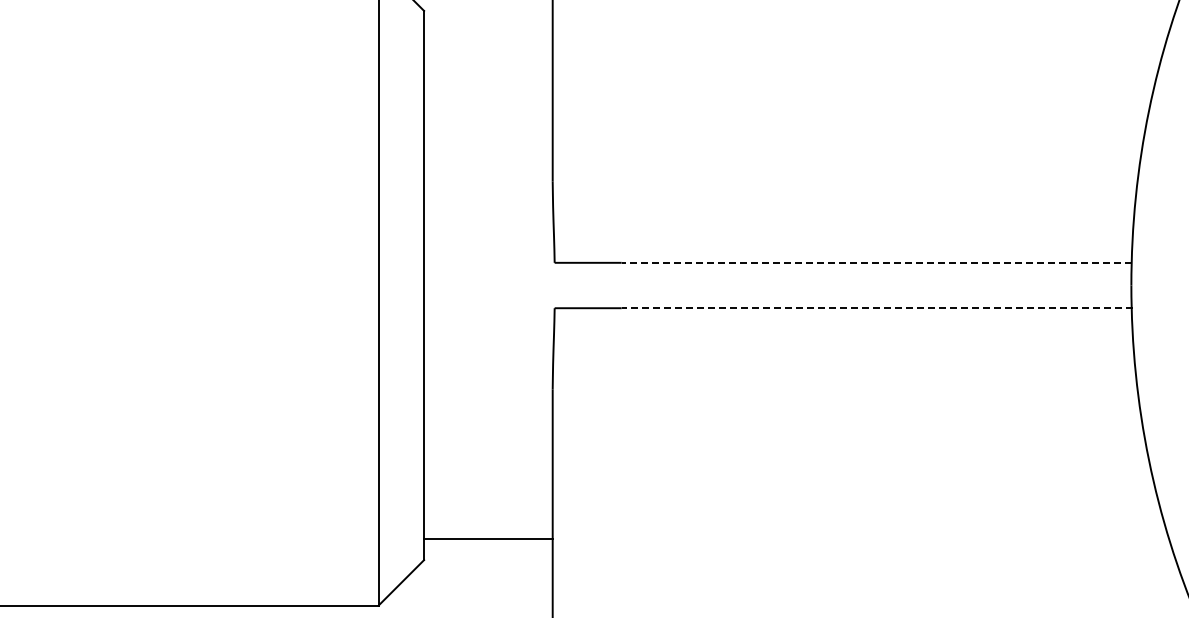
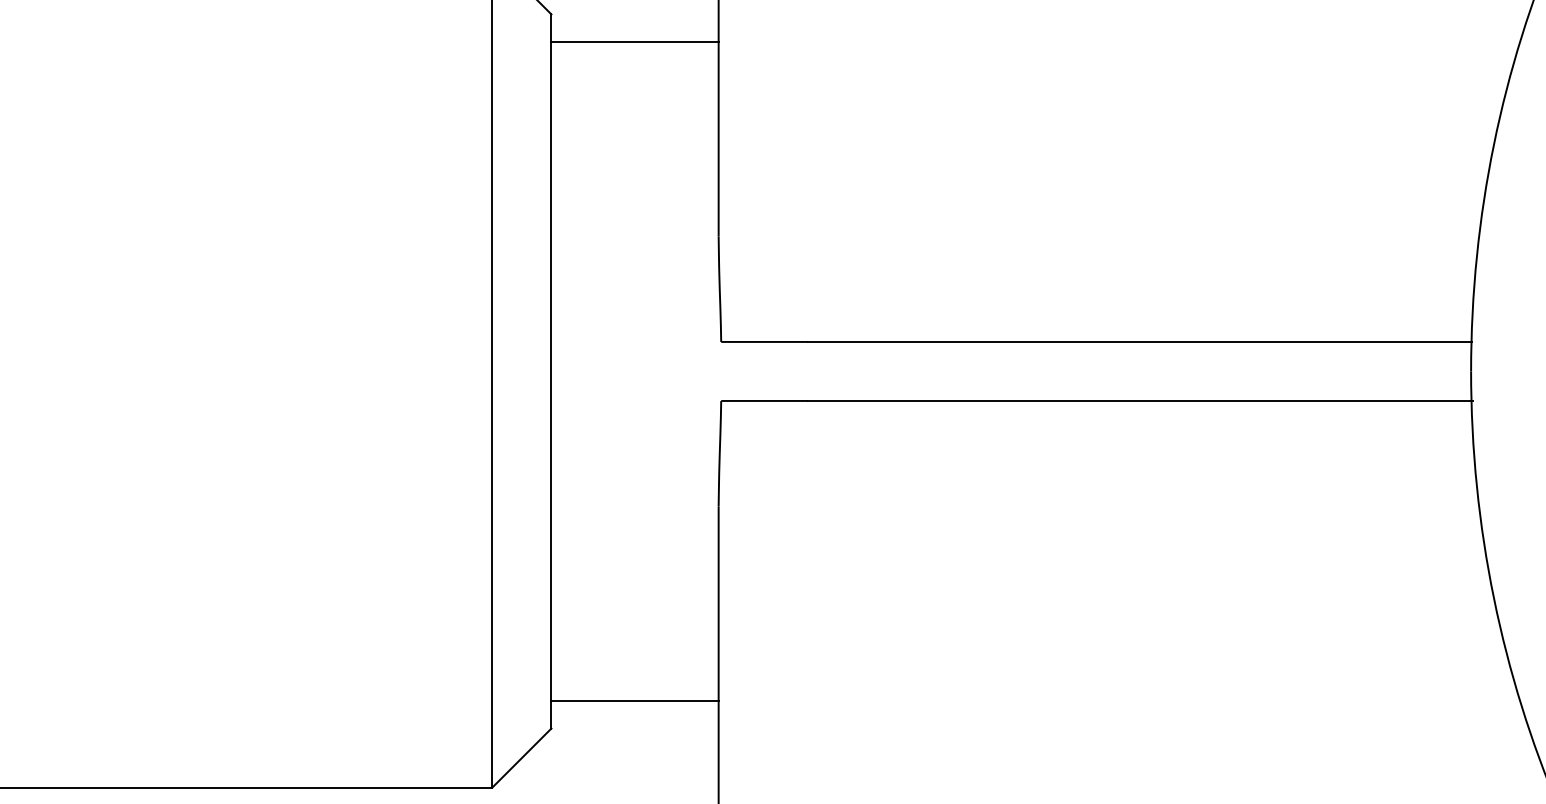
line: (488, 32) -> (635, 42), added
line: (876, 262) -> (1139, 341), dashed -> solid
line: (877, 308) -> (1140, 401), dashed -> solid

